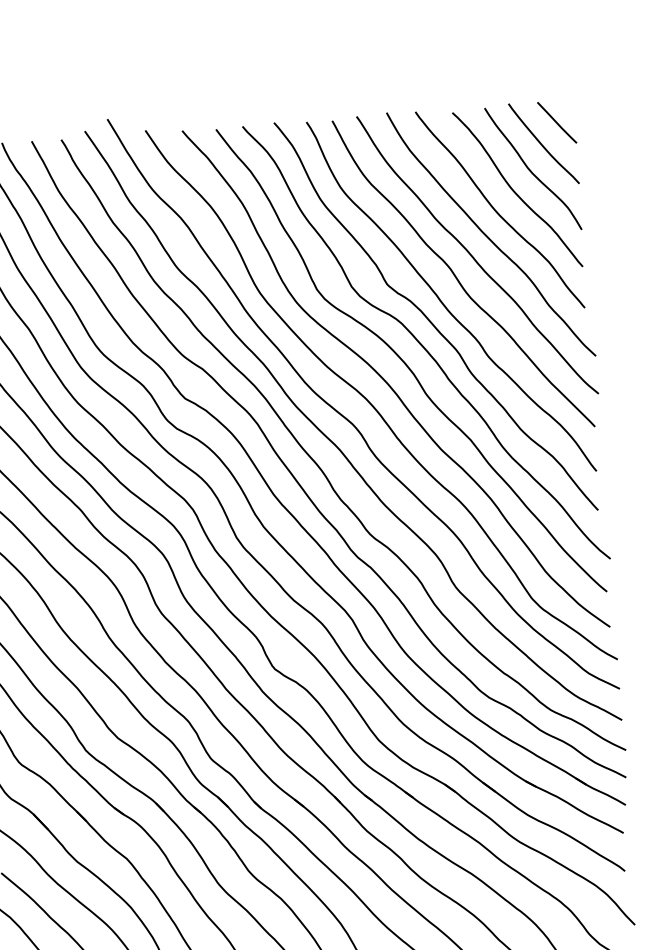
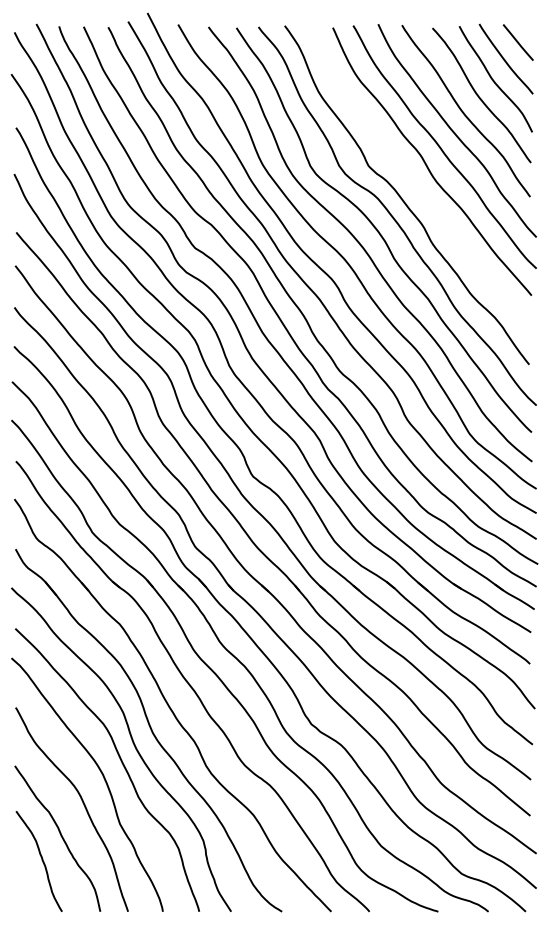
curve: (442, 301) -> (413, 183), removed

